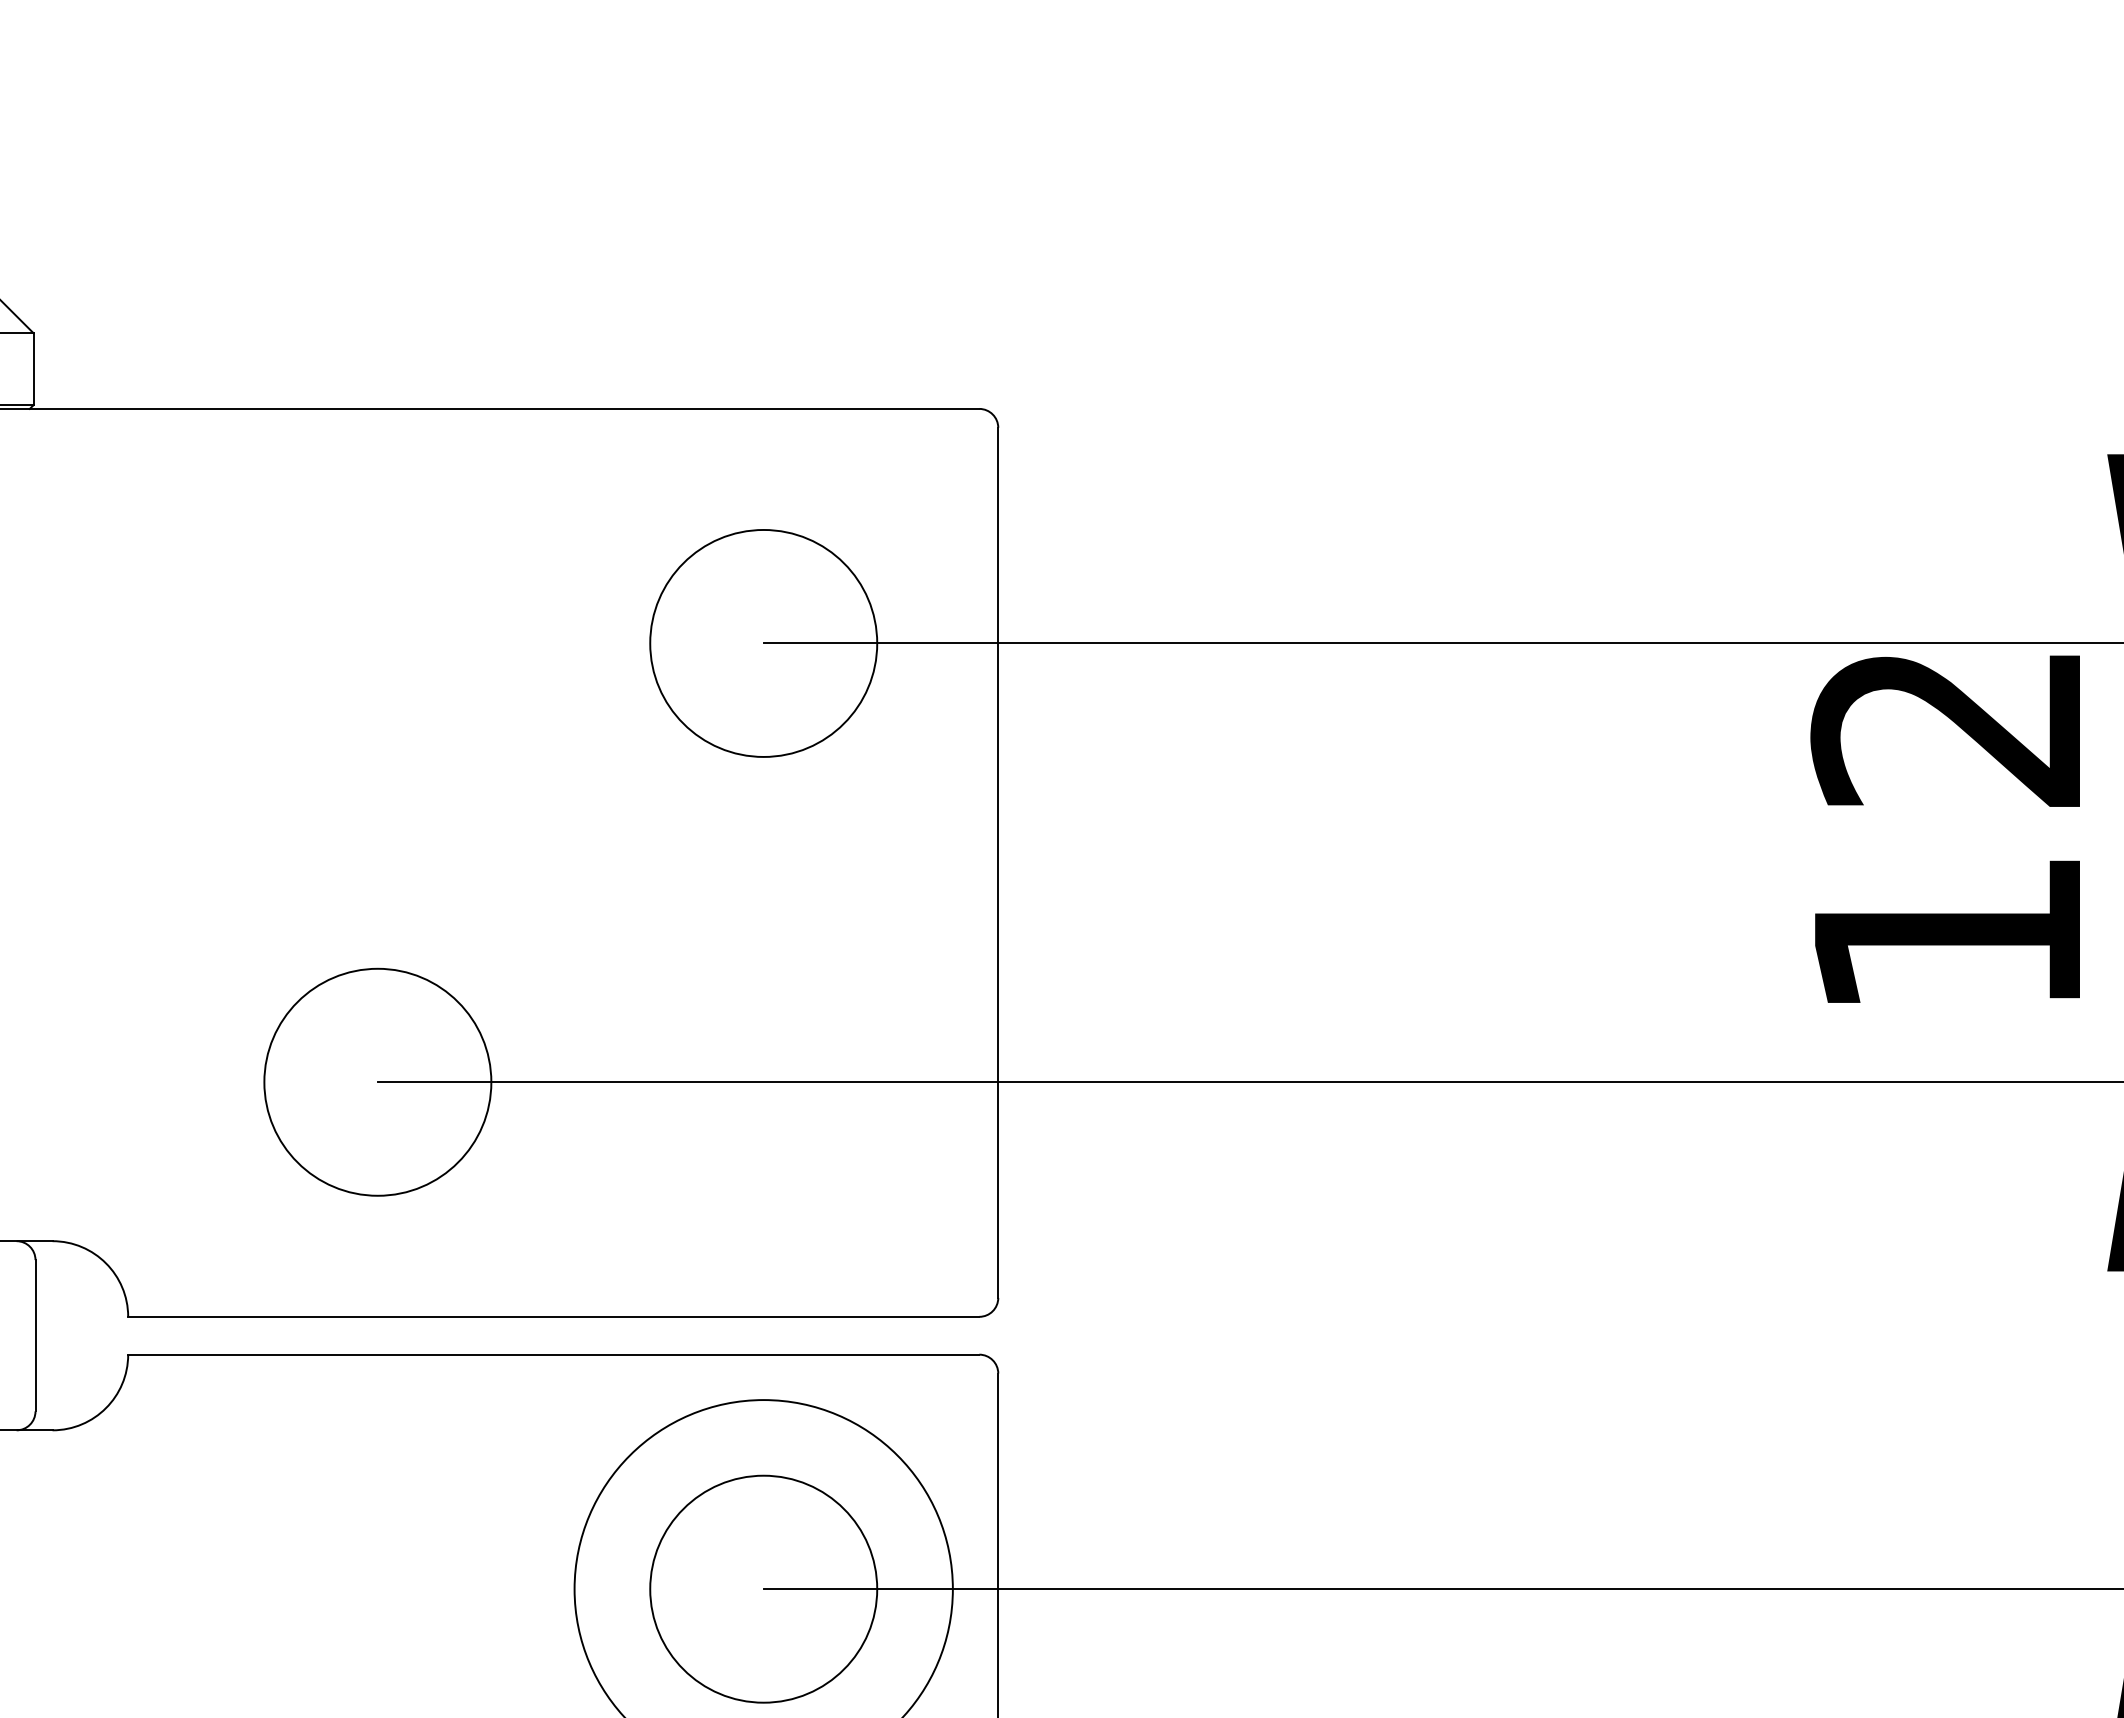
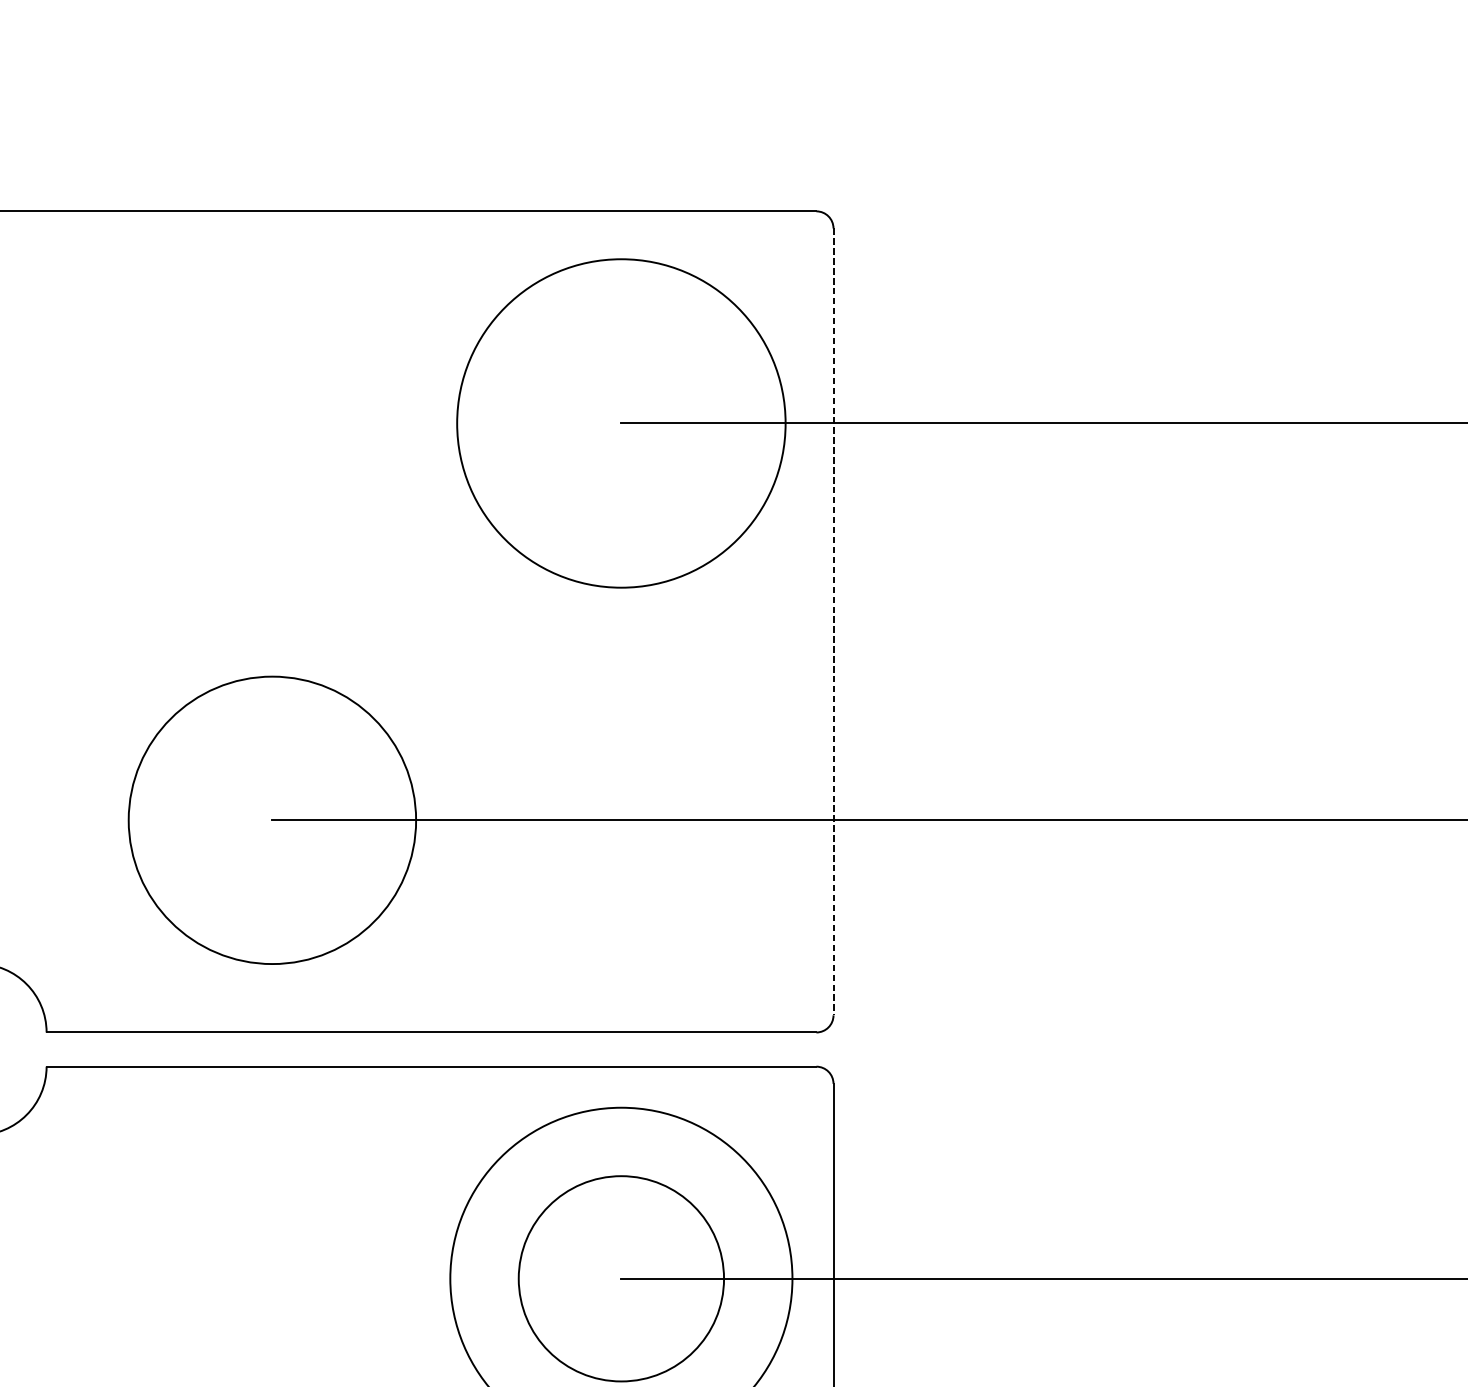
circle: (763, 642) -> (621, 422), size x1.6
line: (998, 863) -> (833, 622), solid -> dashed
circle: (377, 1081) -> (272, 819), size x1.4

